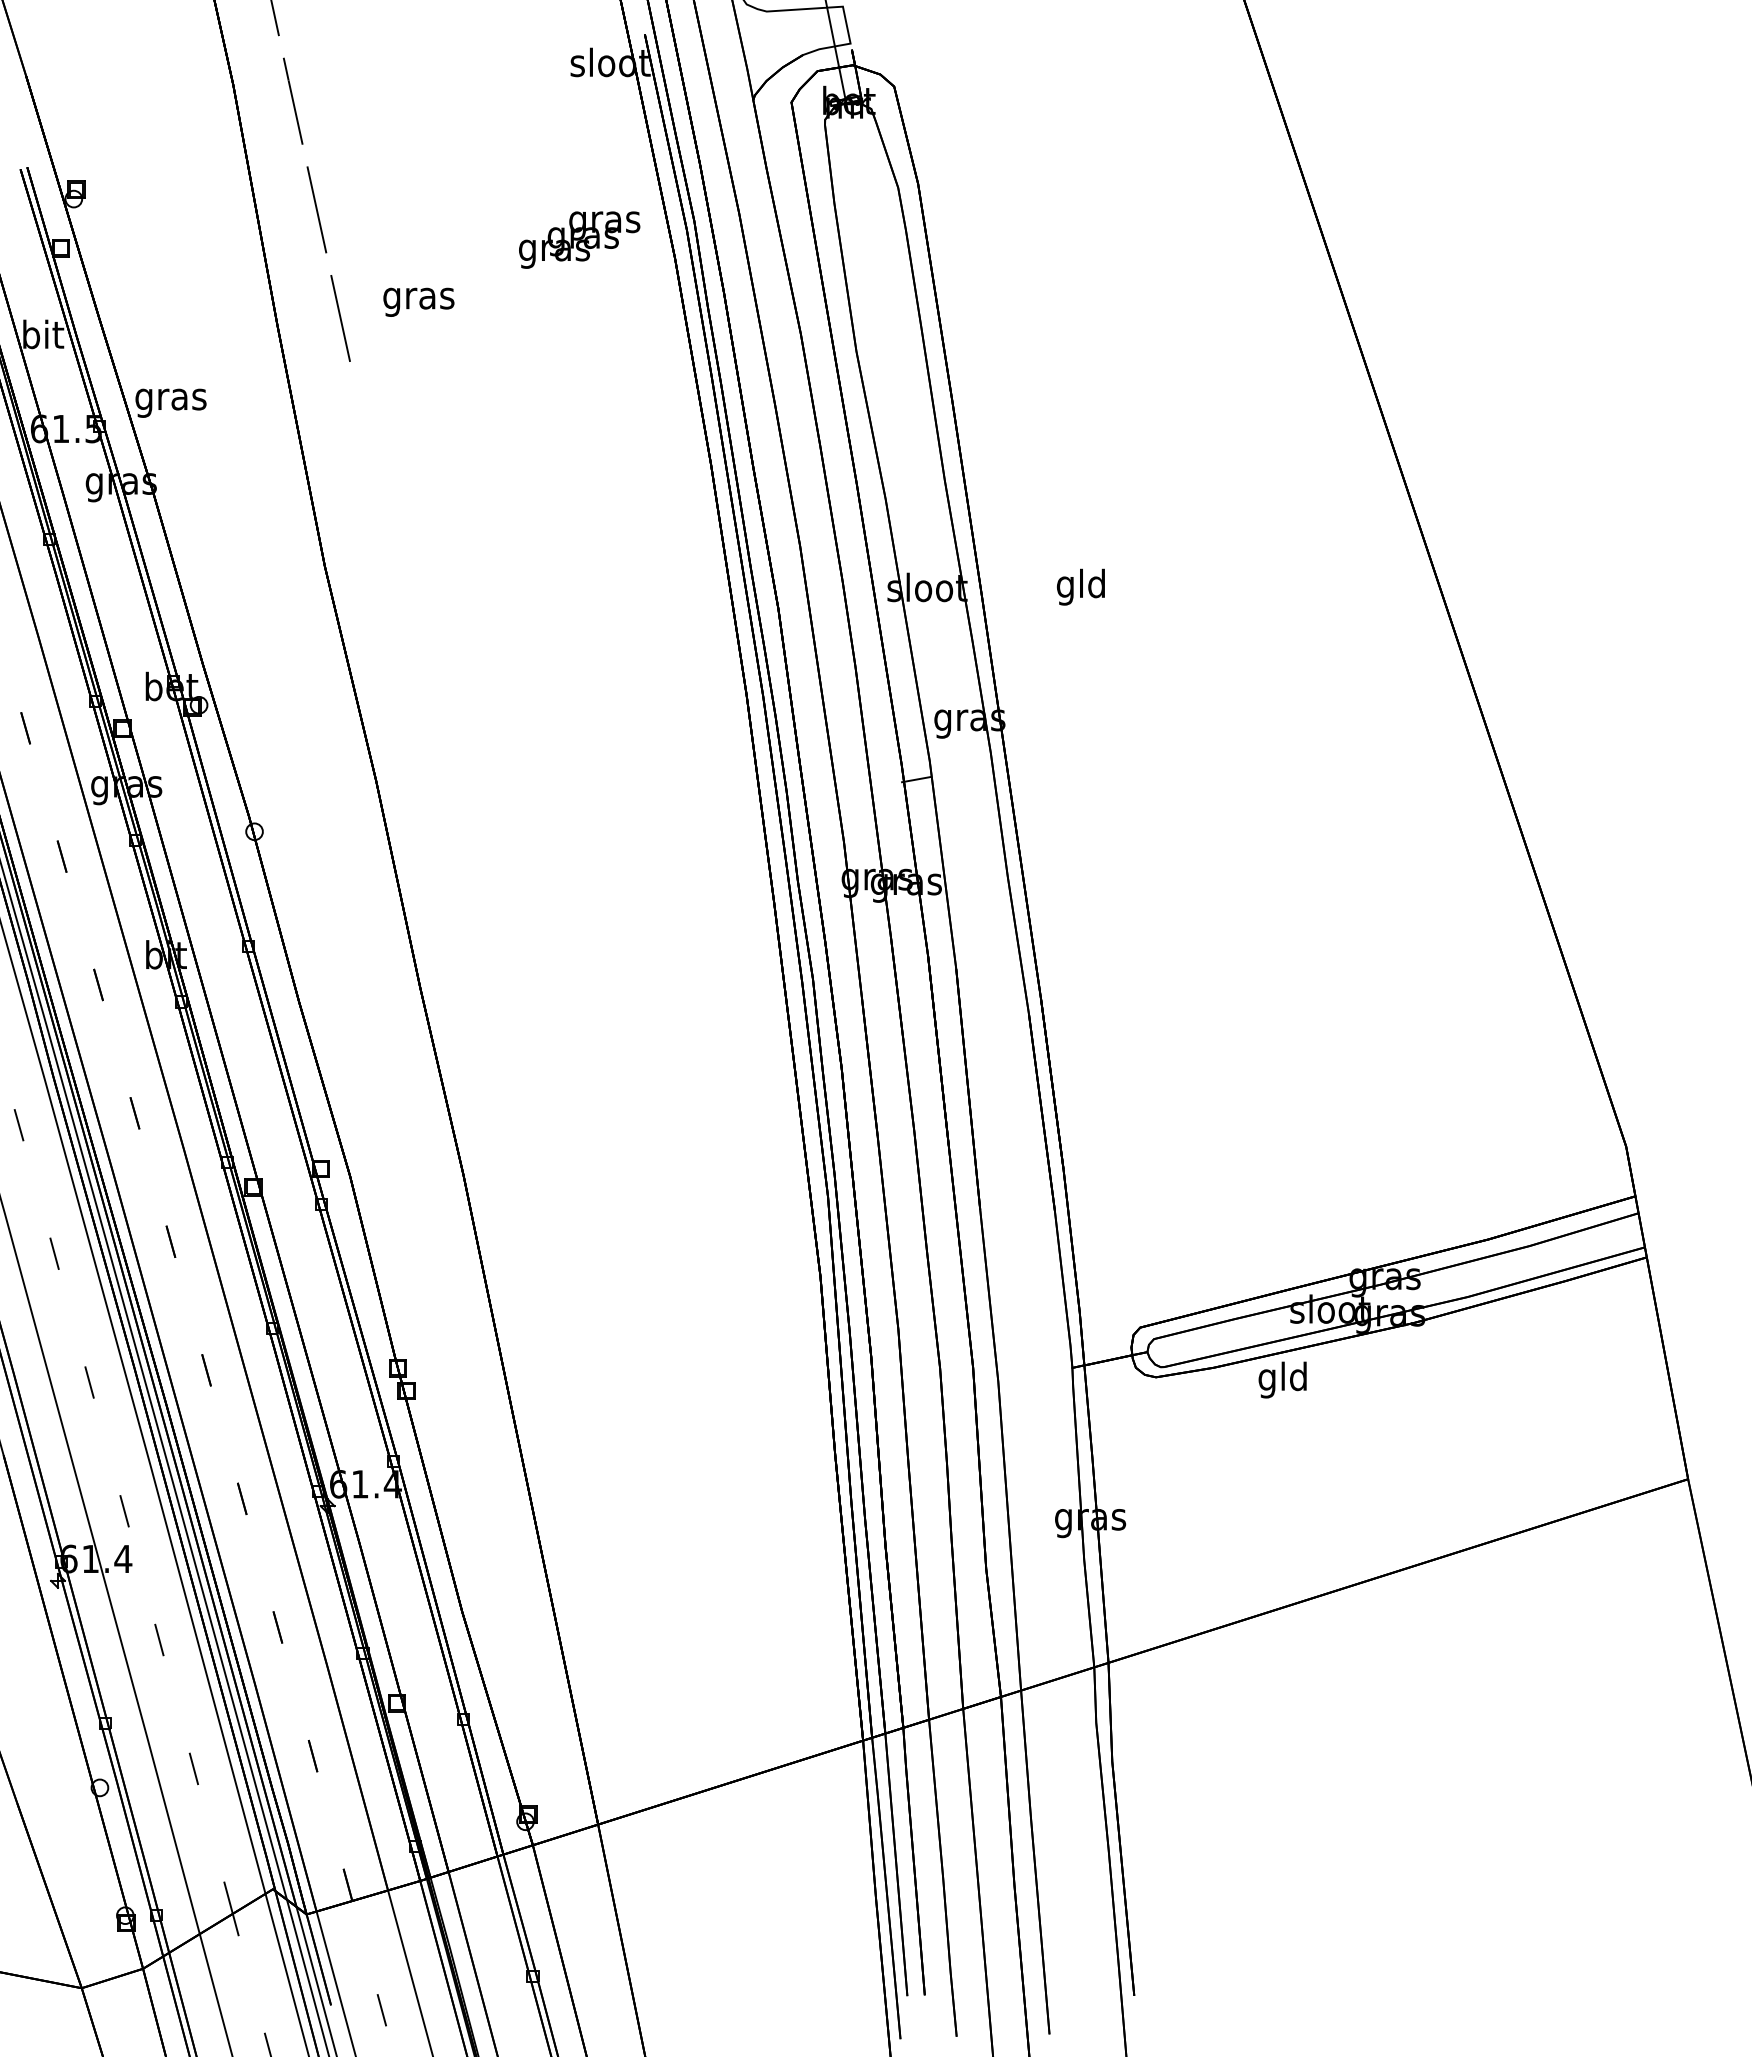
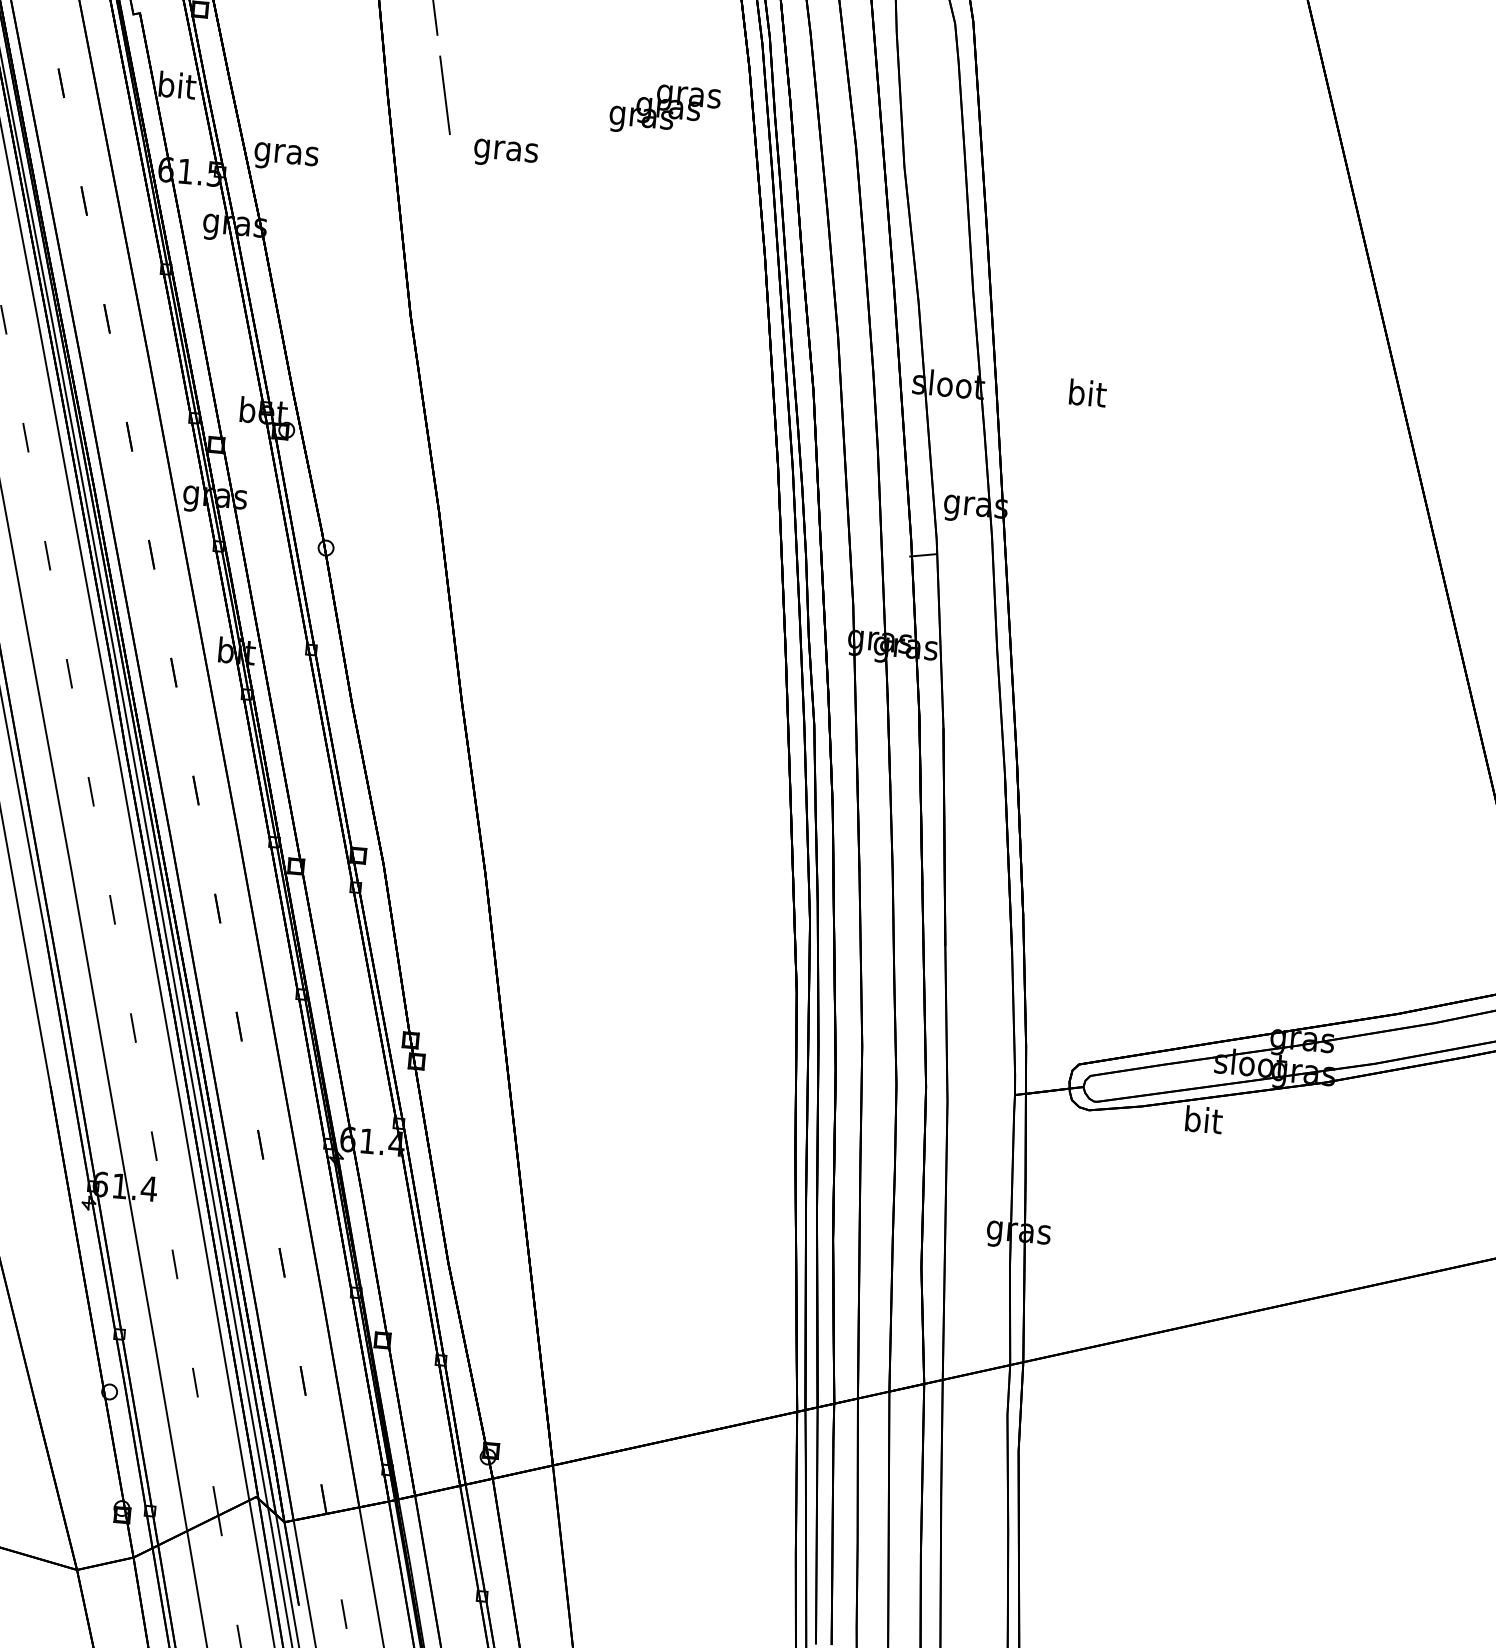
text: (579, 239) -> (664, 109), moved
text: (418, 301) -> (505, 153), moved
text: (1080, 586) -> (1085, 395), gld -> bit
text: (1282, 1379) -> (1202, 1122), gld -> bit

